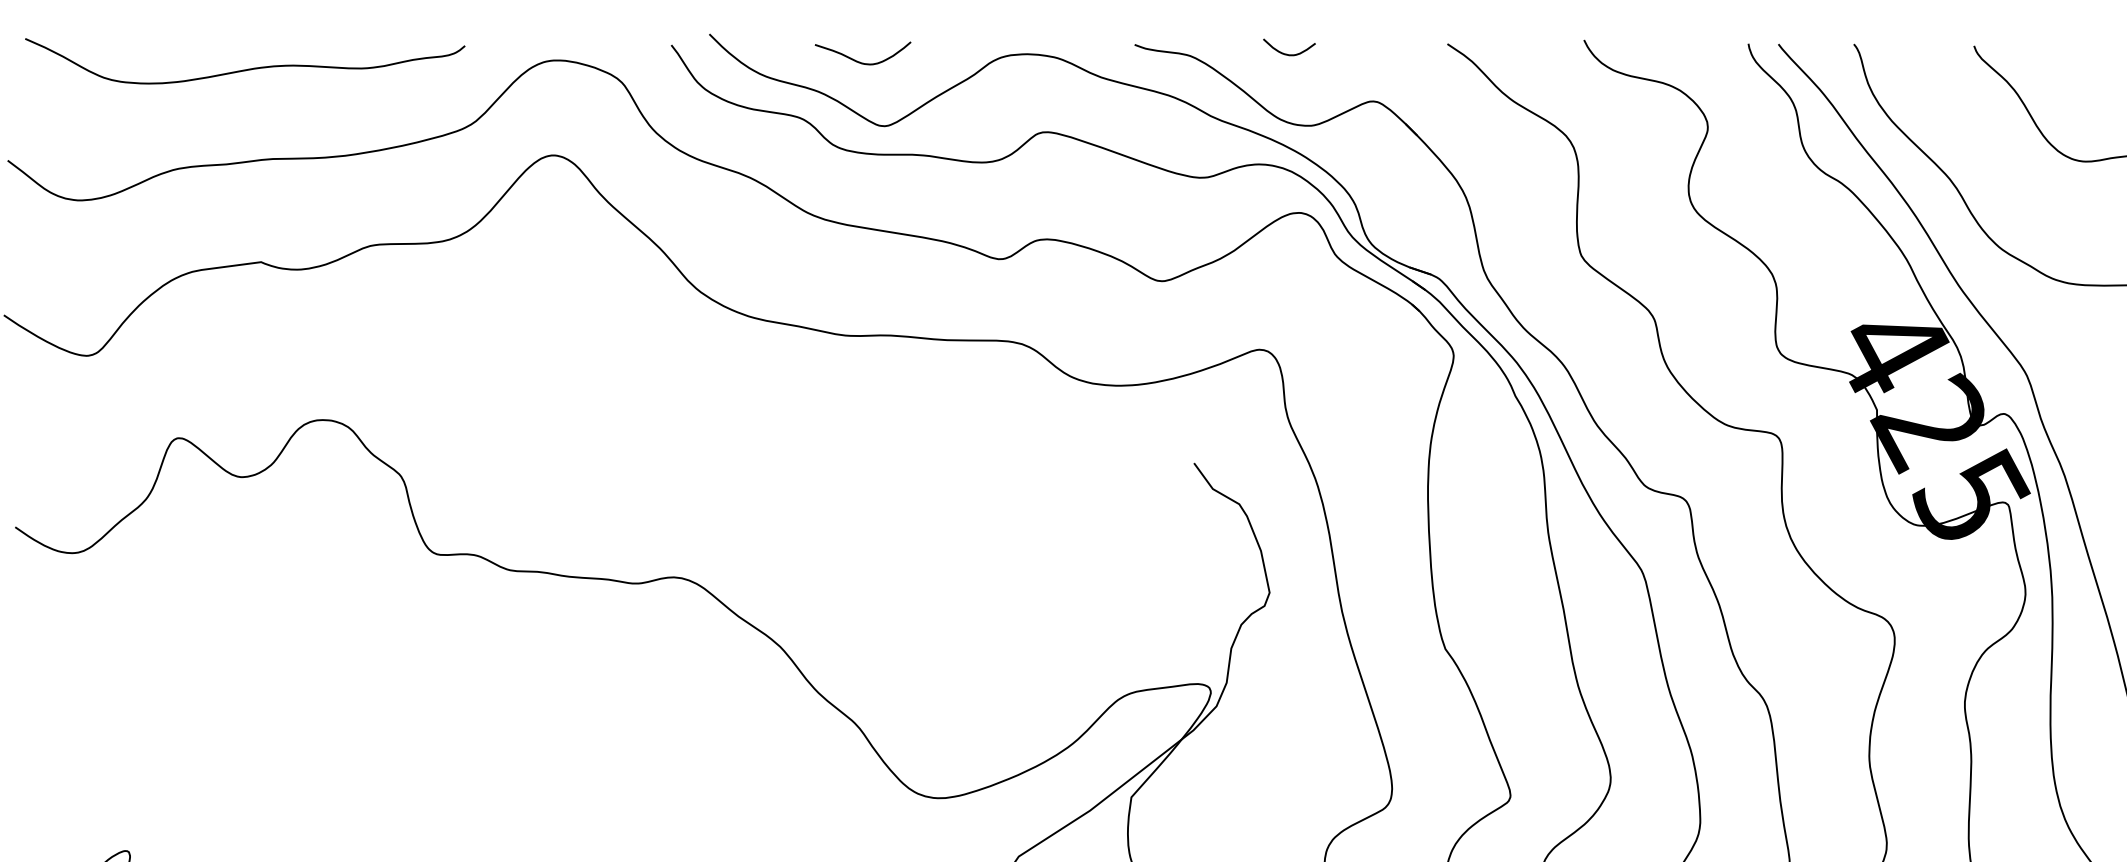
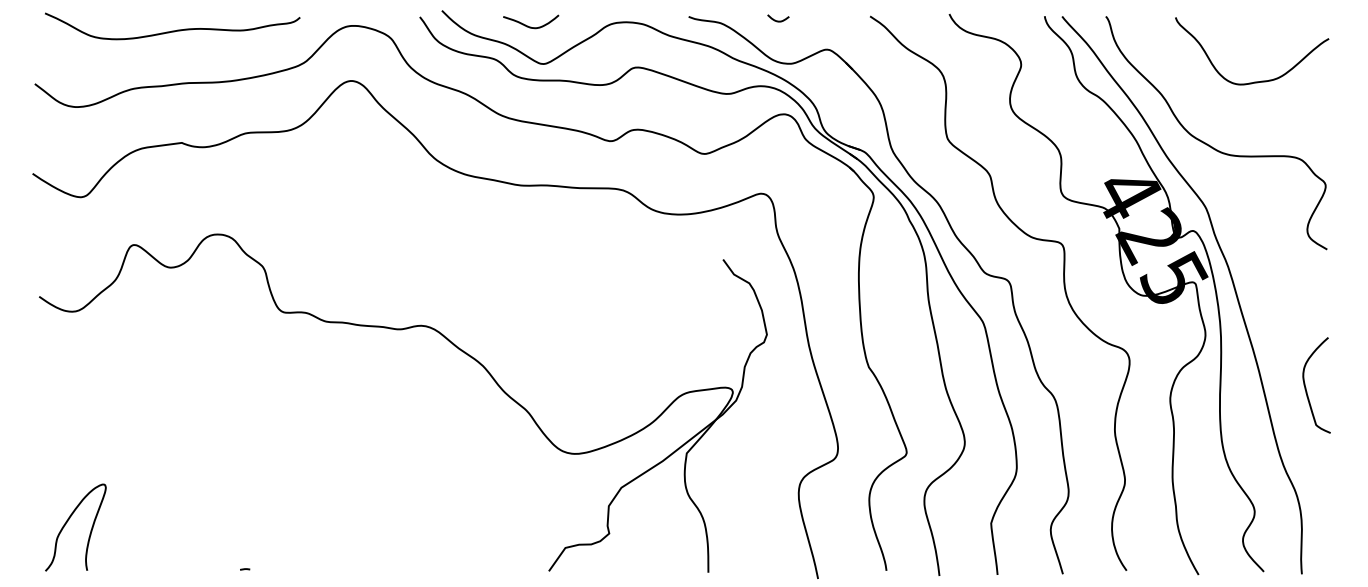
part: (1289, 47) -> (778, 18), size x0.71

